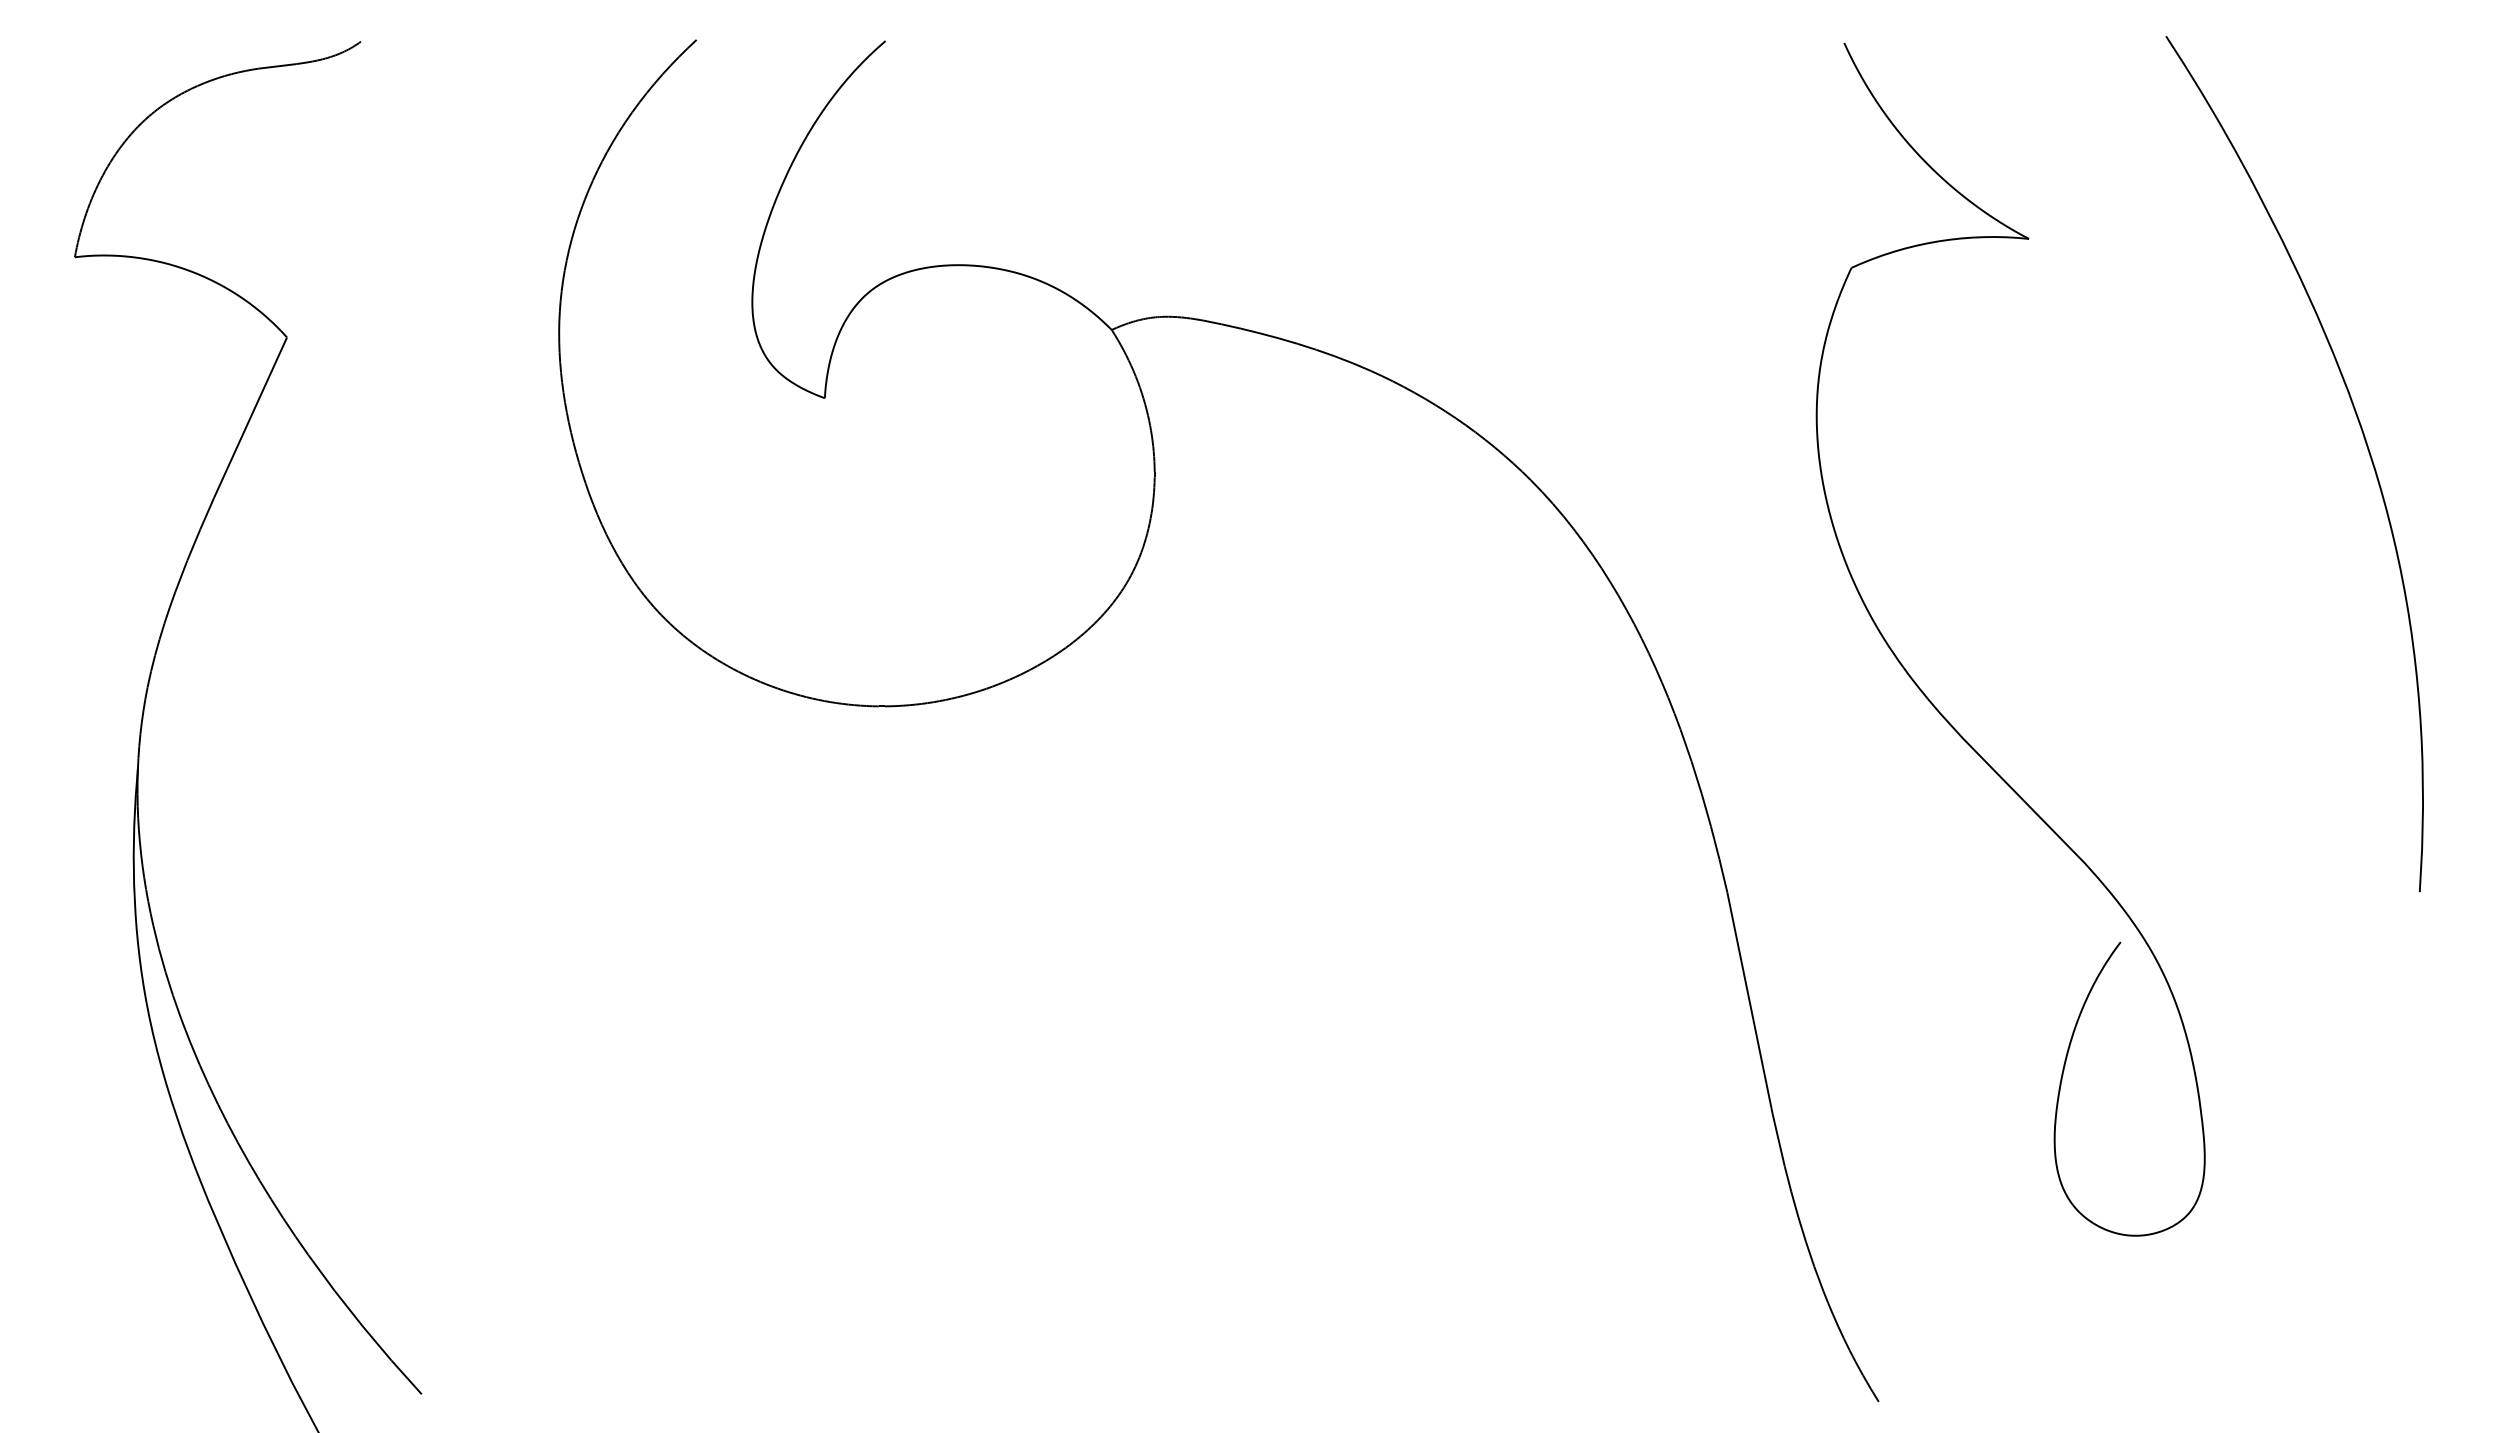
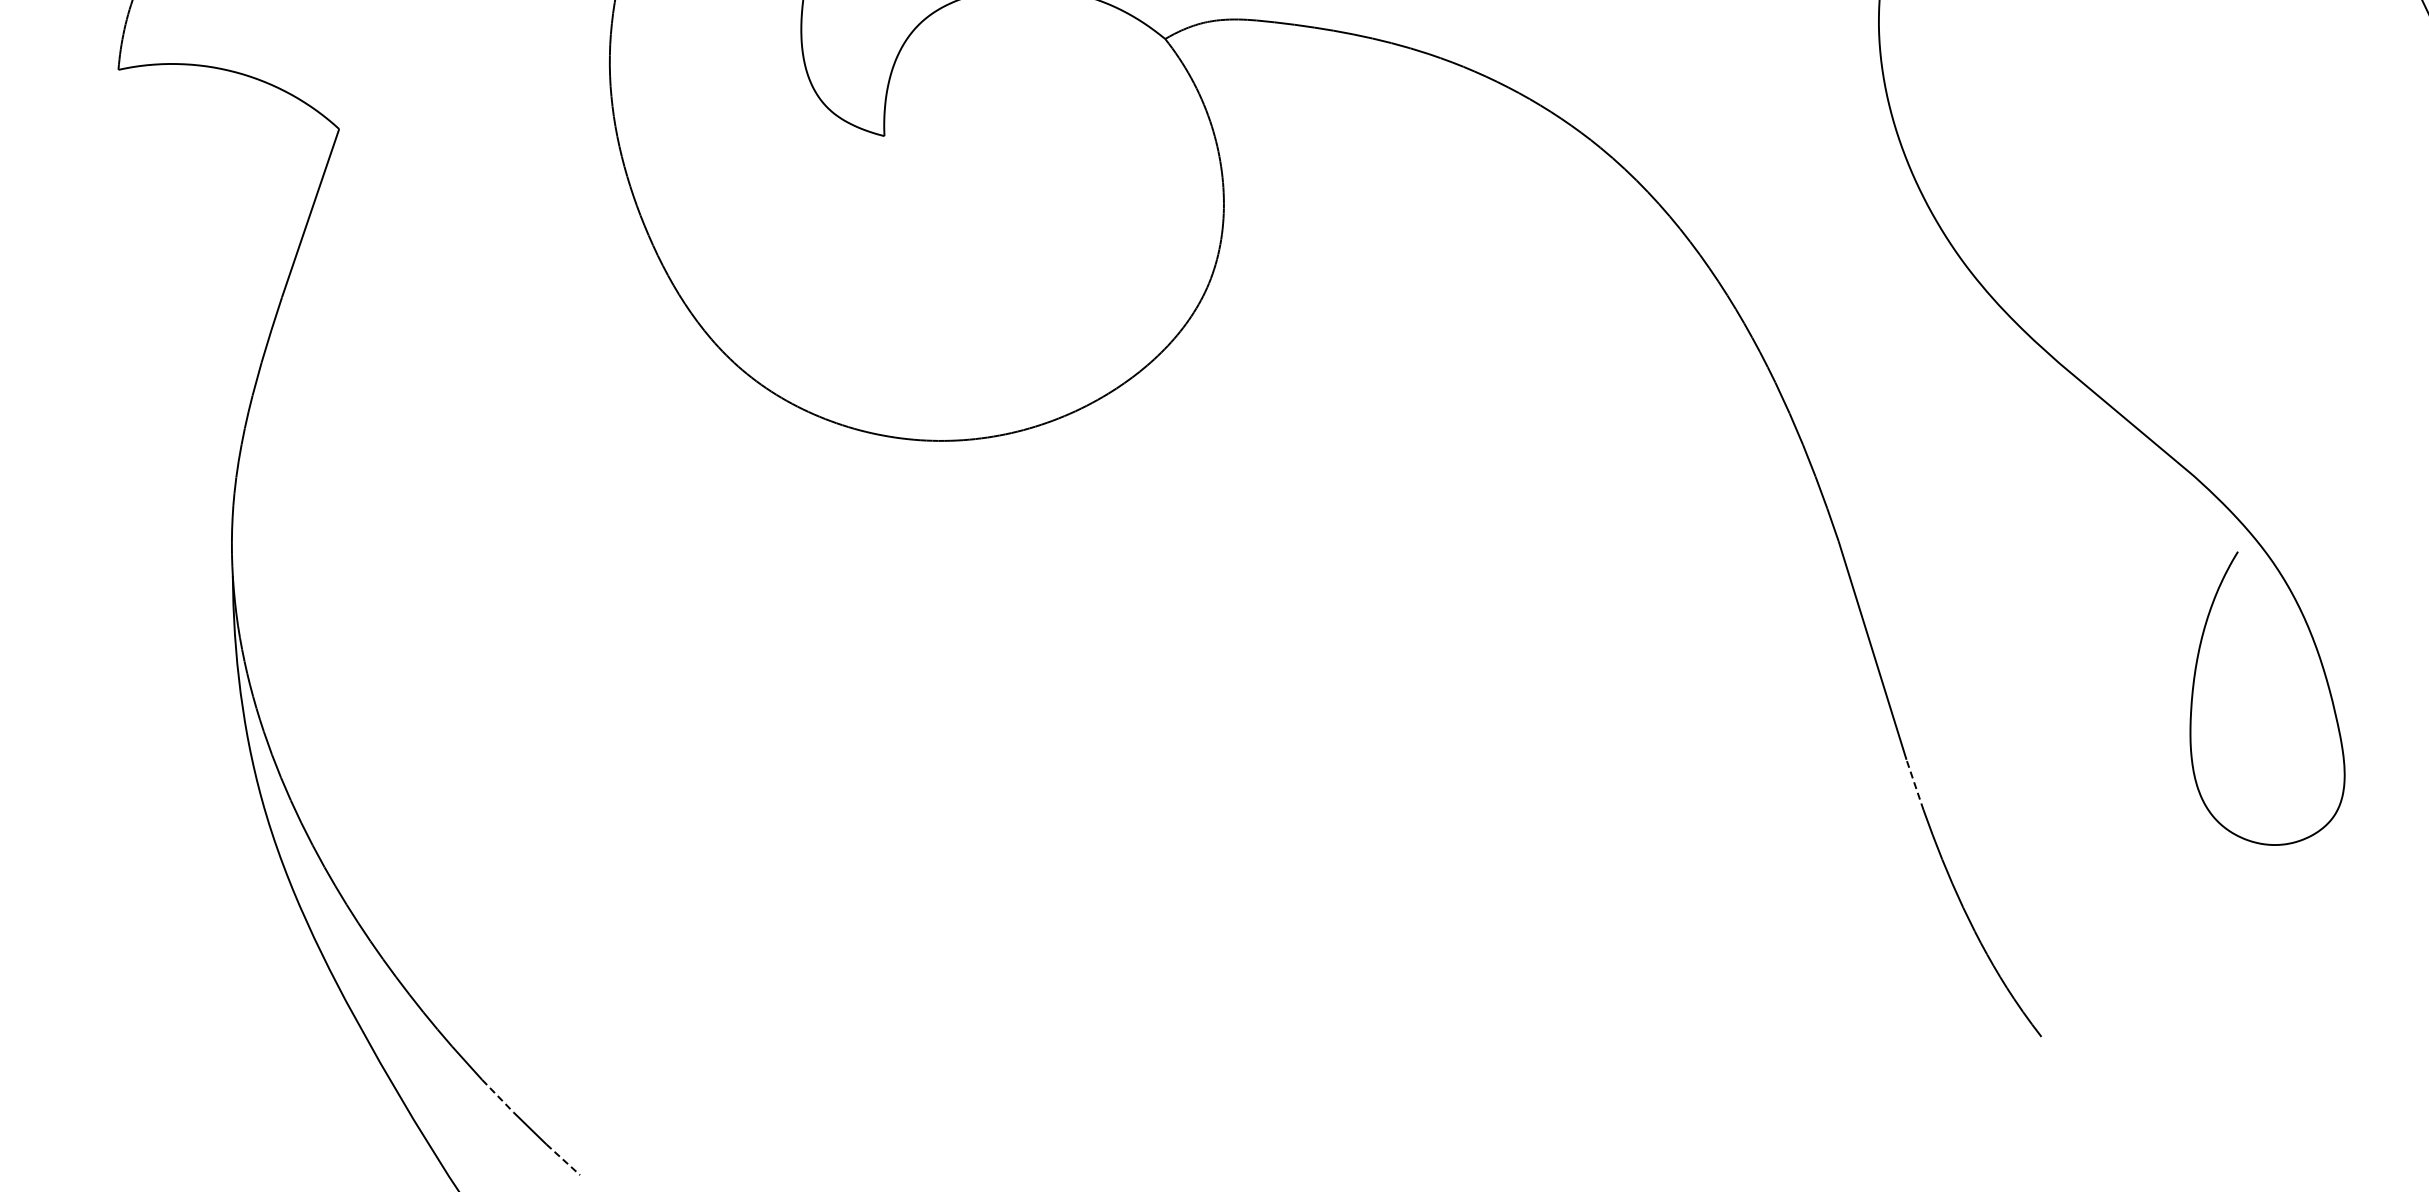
line: (1778, 1140) -> (1914, 784), solid -> dashed
line: (348, 1308) -> (497, 1096), solid -> dashed
line: (406, 1377) -> (563, 1159), solid -> dashed

